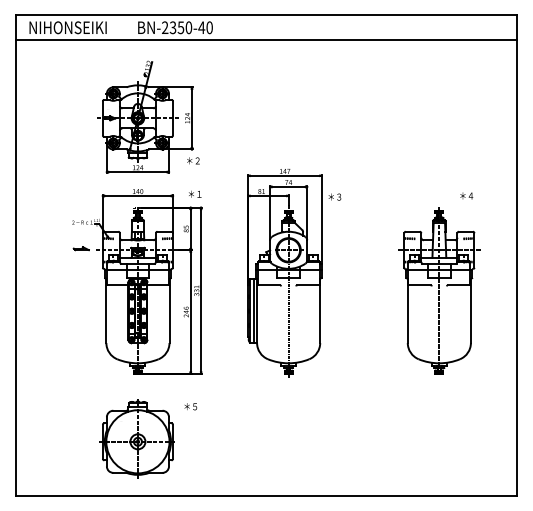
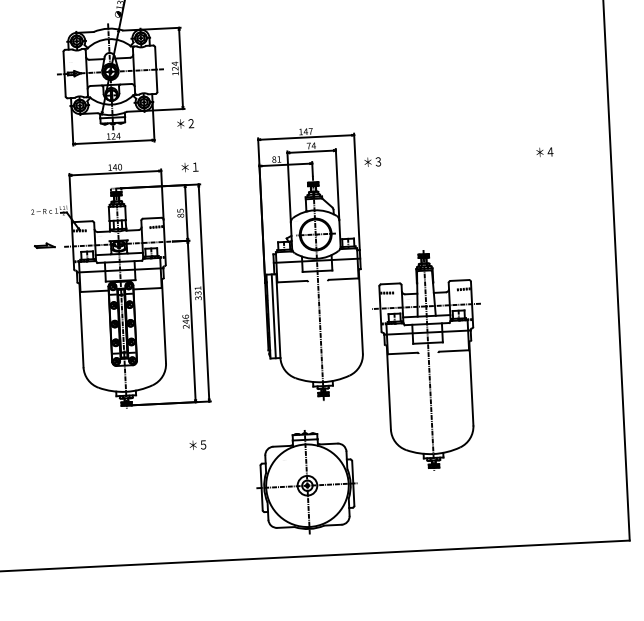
part: (439, 290) -> (428, 358), moved
part: (136, 438) -> (305, 481), moved

